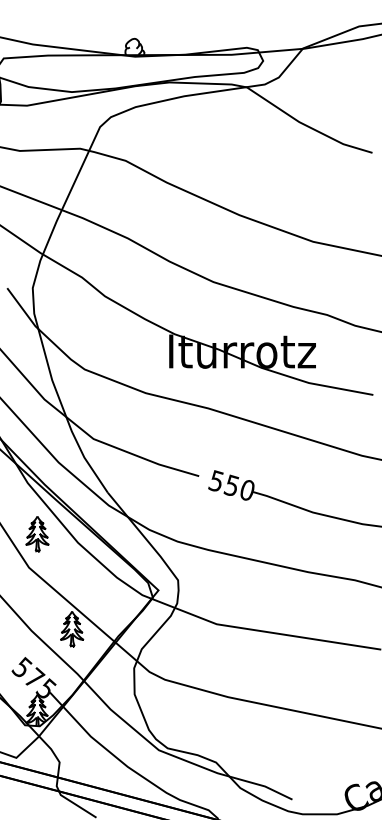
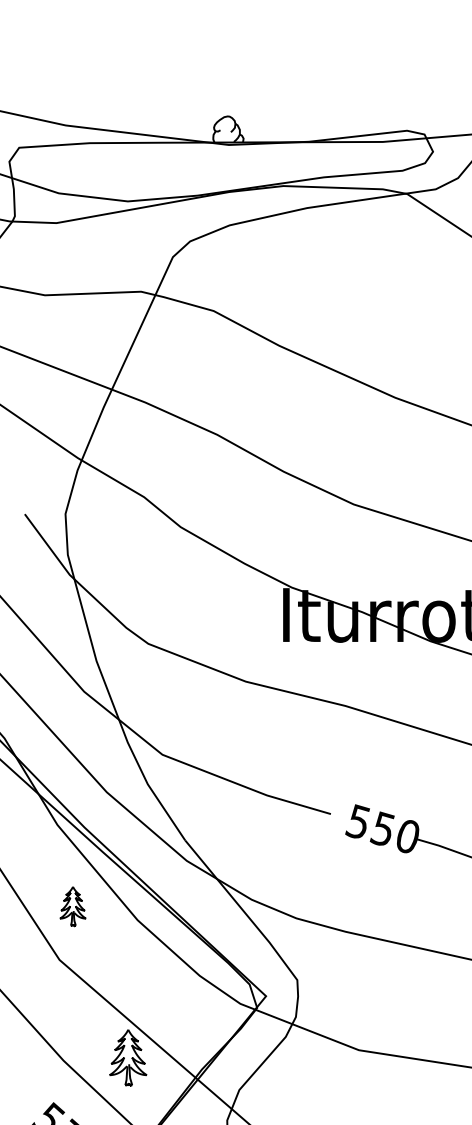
part: (37, 534) -> (73, 907), size x0.7

